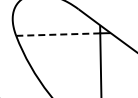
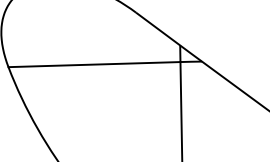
line: (57, 34) -> (92, 64), dashed -> solid

